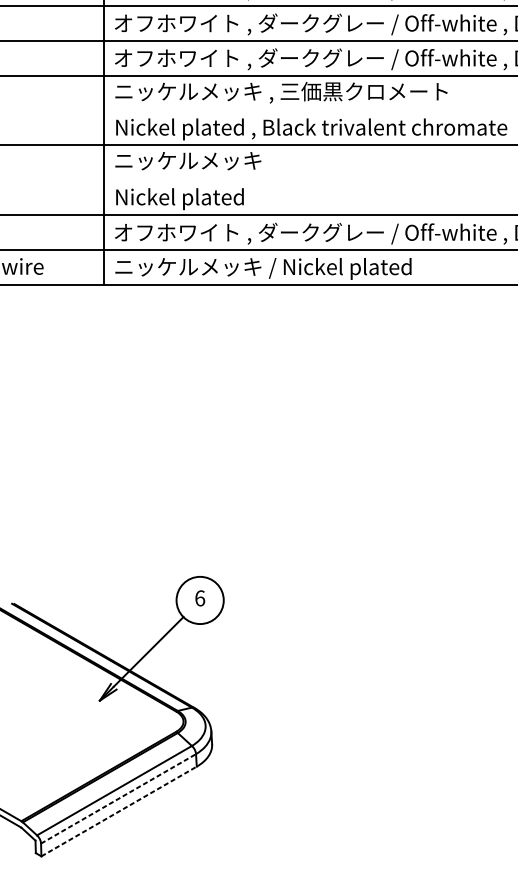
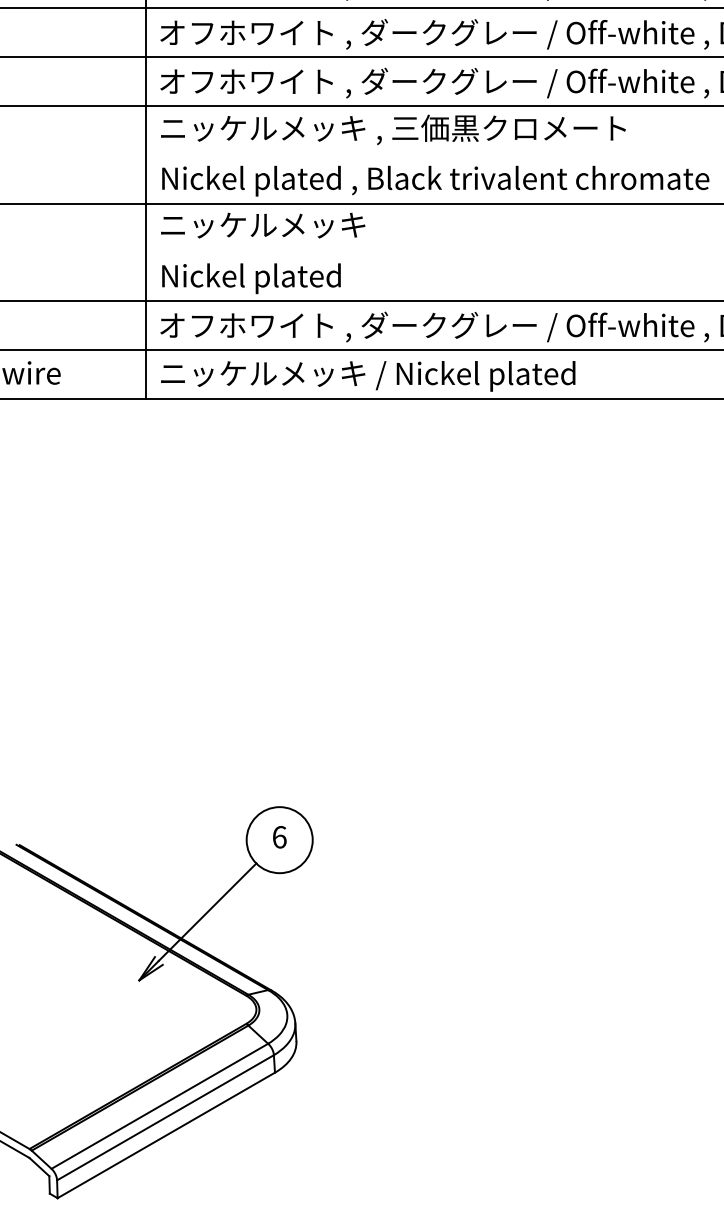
line: (118, 798) -> (165, 1117), dashed -> solid
line: (119, 811) -> (166, 1135), dashed -> solid

